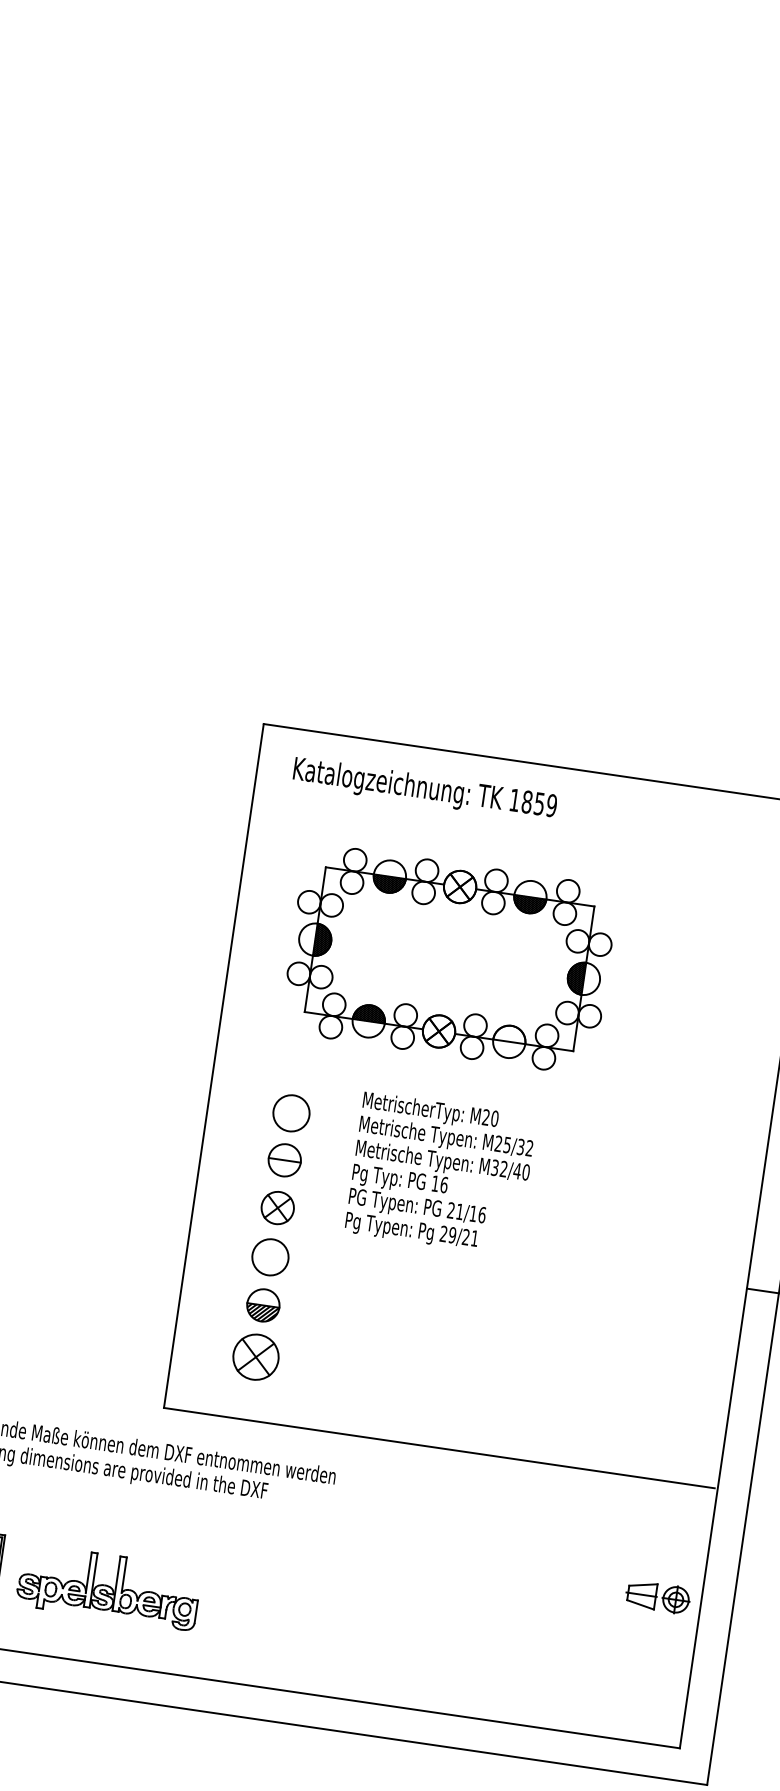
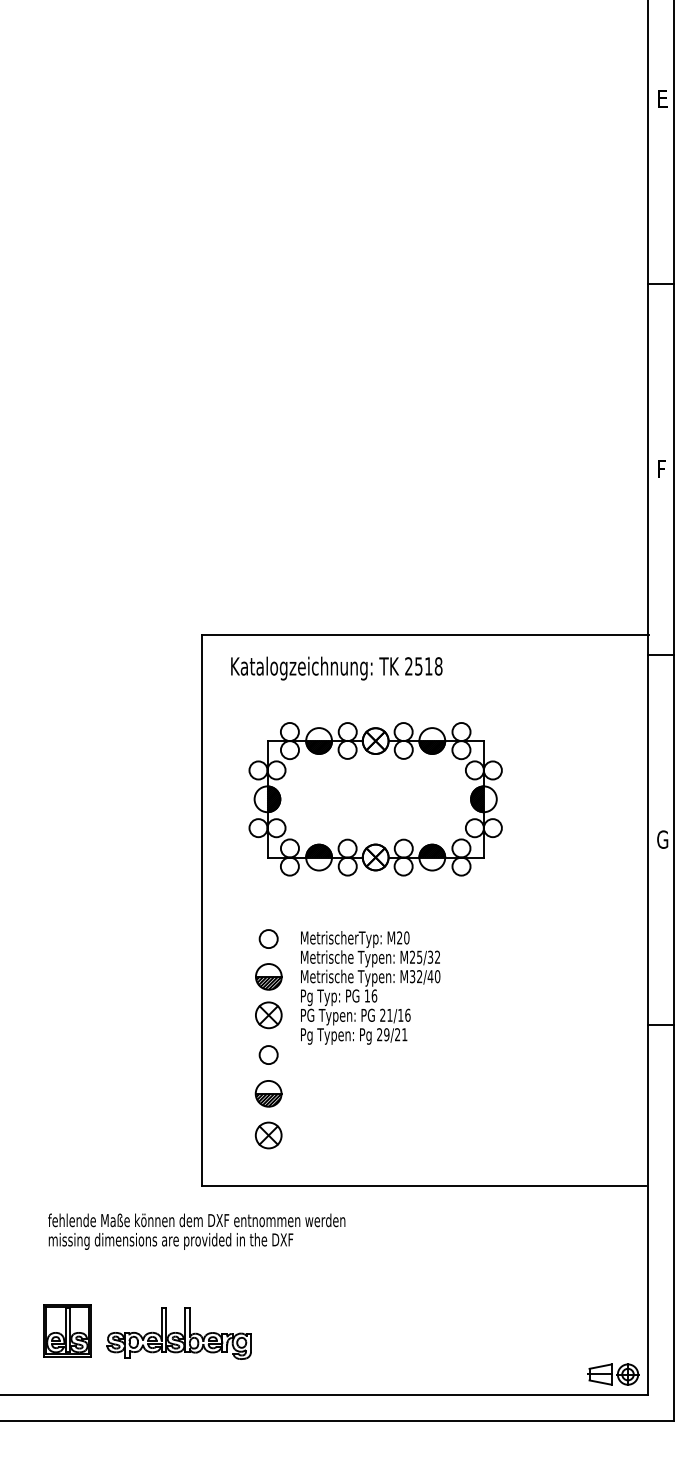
text: (532, 803) -> (423, 666), 1859 -> 2518
hatch: (510, 1033) -> (432, 850), added
circle: (291, 1113) -> (268, 939), size x0.62
hatch: (283, 1167) -> (268, 982), added
text: (440, 1173) -> (370, 987), moved
circle: (270, 1257) -> (268, 1055), size x0.62
part: (255, 1357) -> (268, 1135), size x0.71
part: (657, 1597) -> (613, 1374), moved

